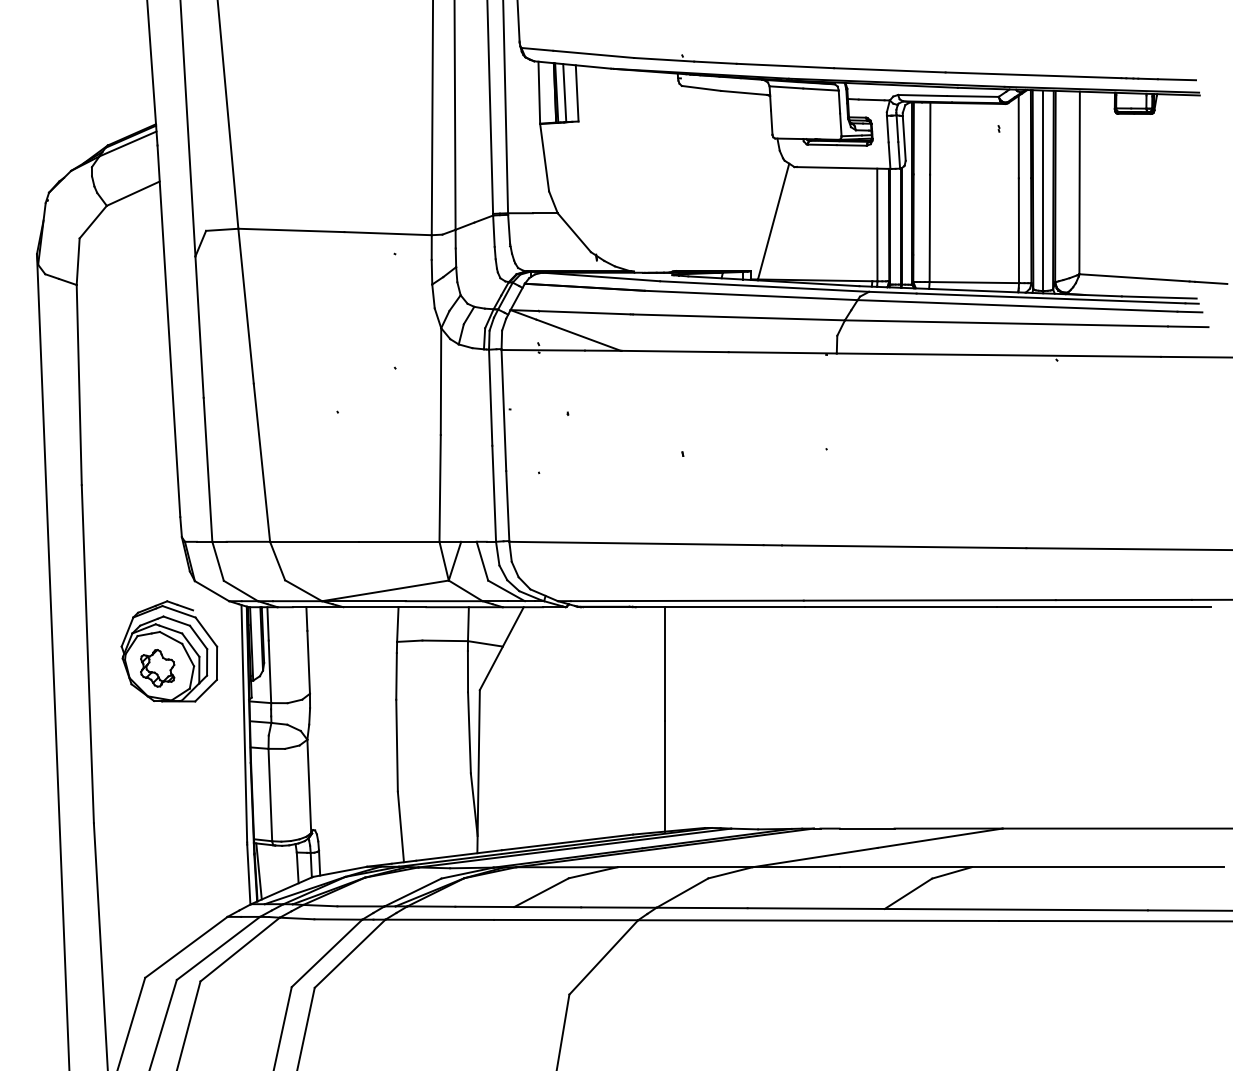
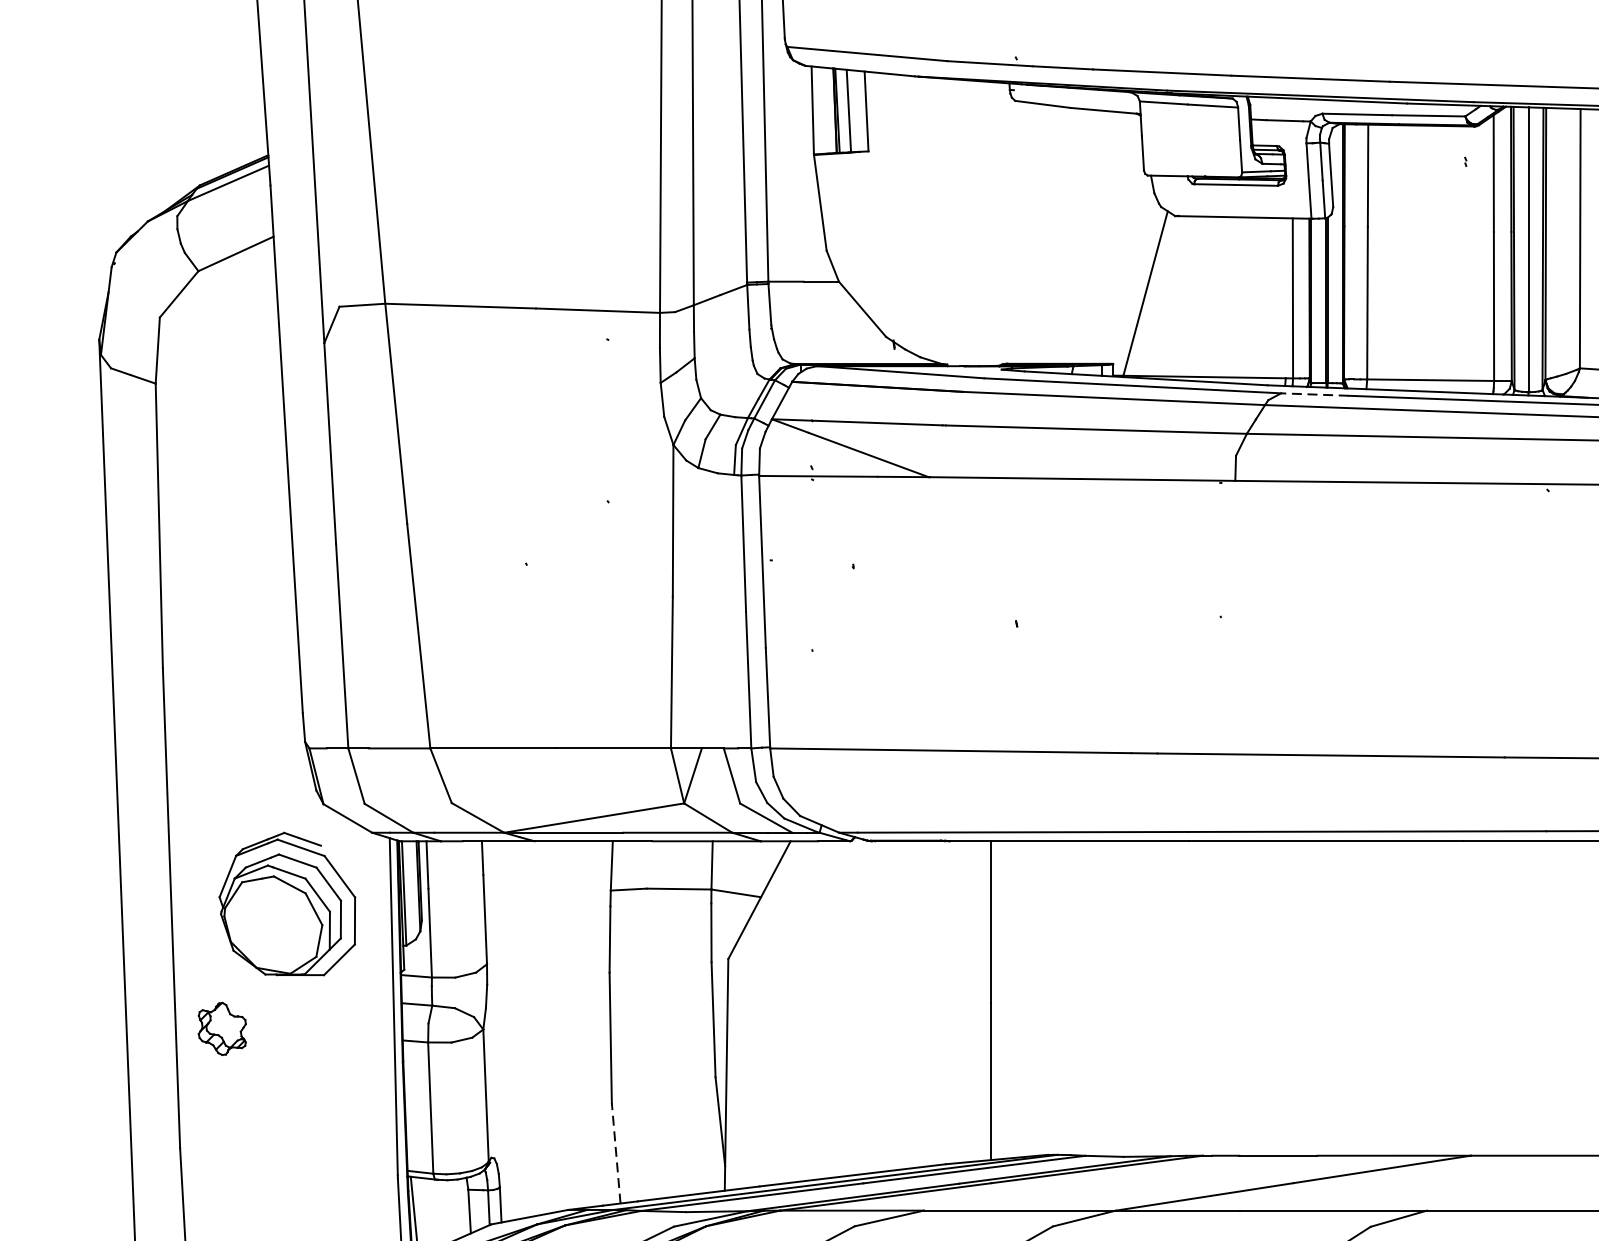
line: (892, 292) -> (1314, 394), solid -> dashed
part: (157, 668) -> (222, 1029), moved
line: (400, 826) -> (615, 1152), solid -> dashed

